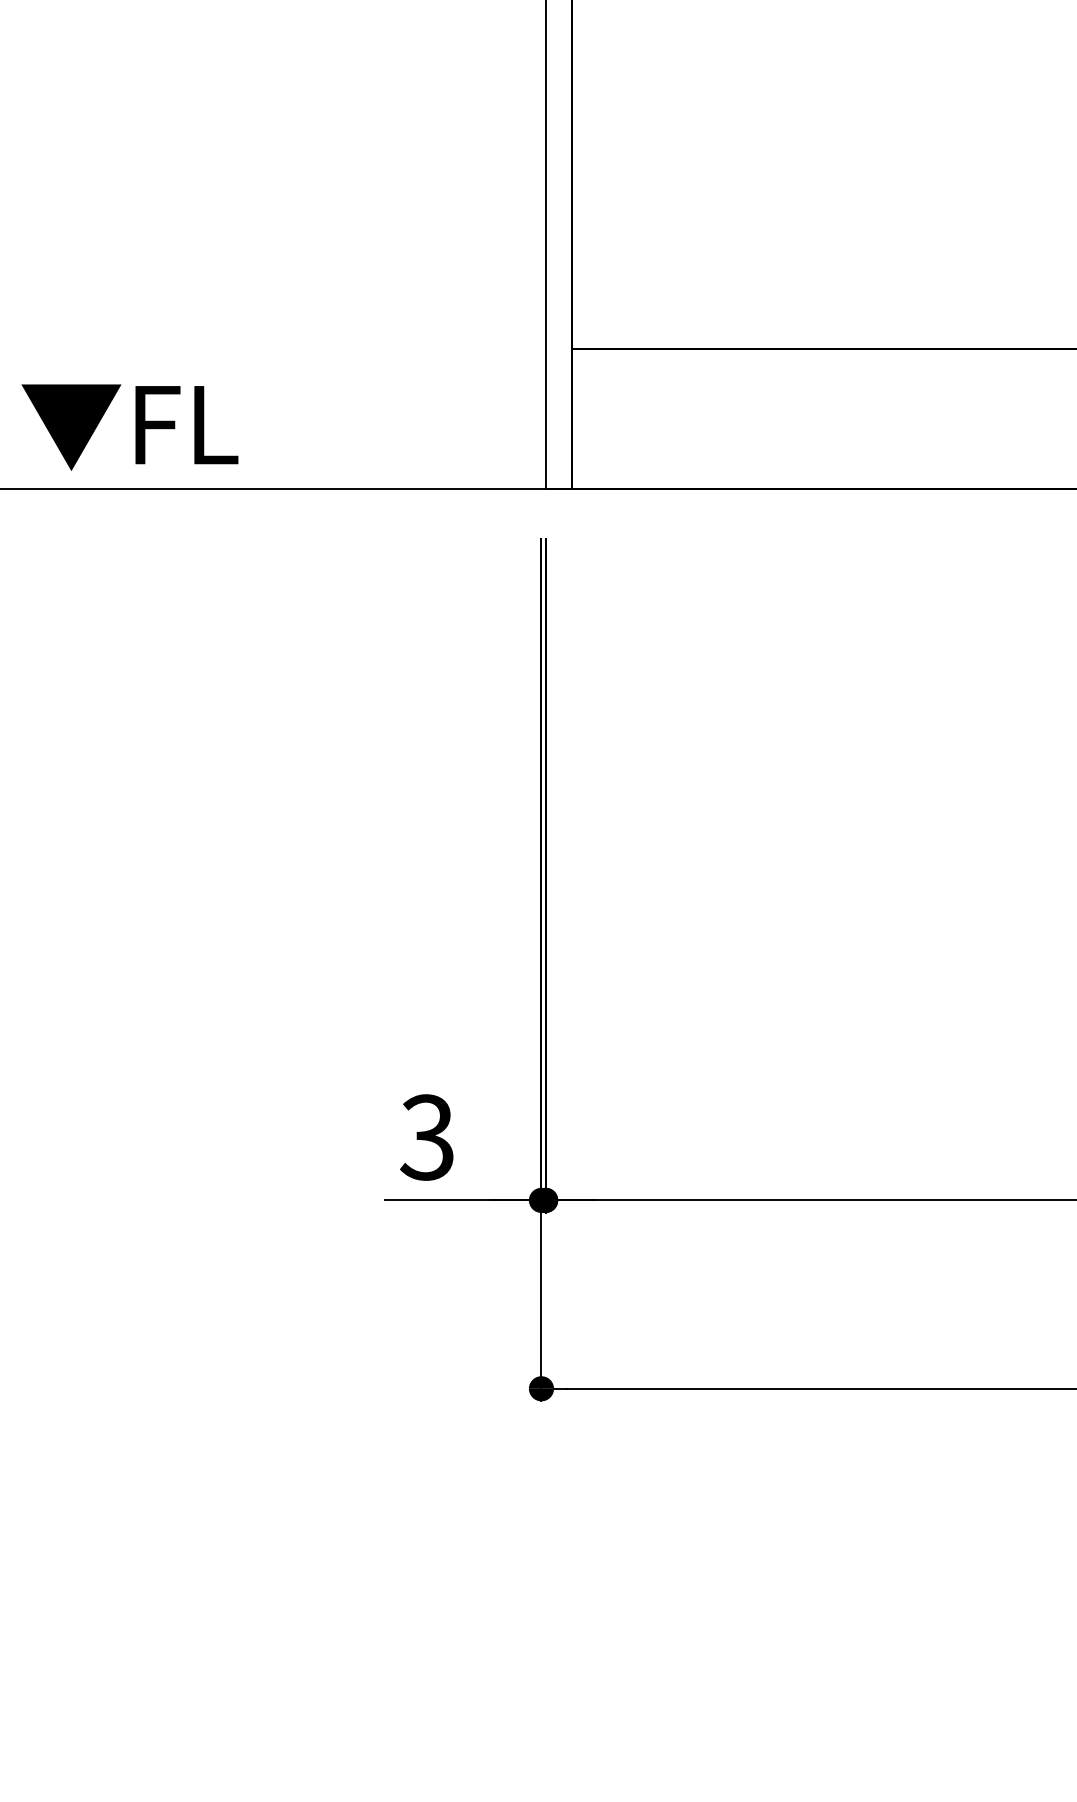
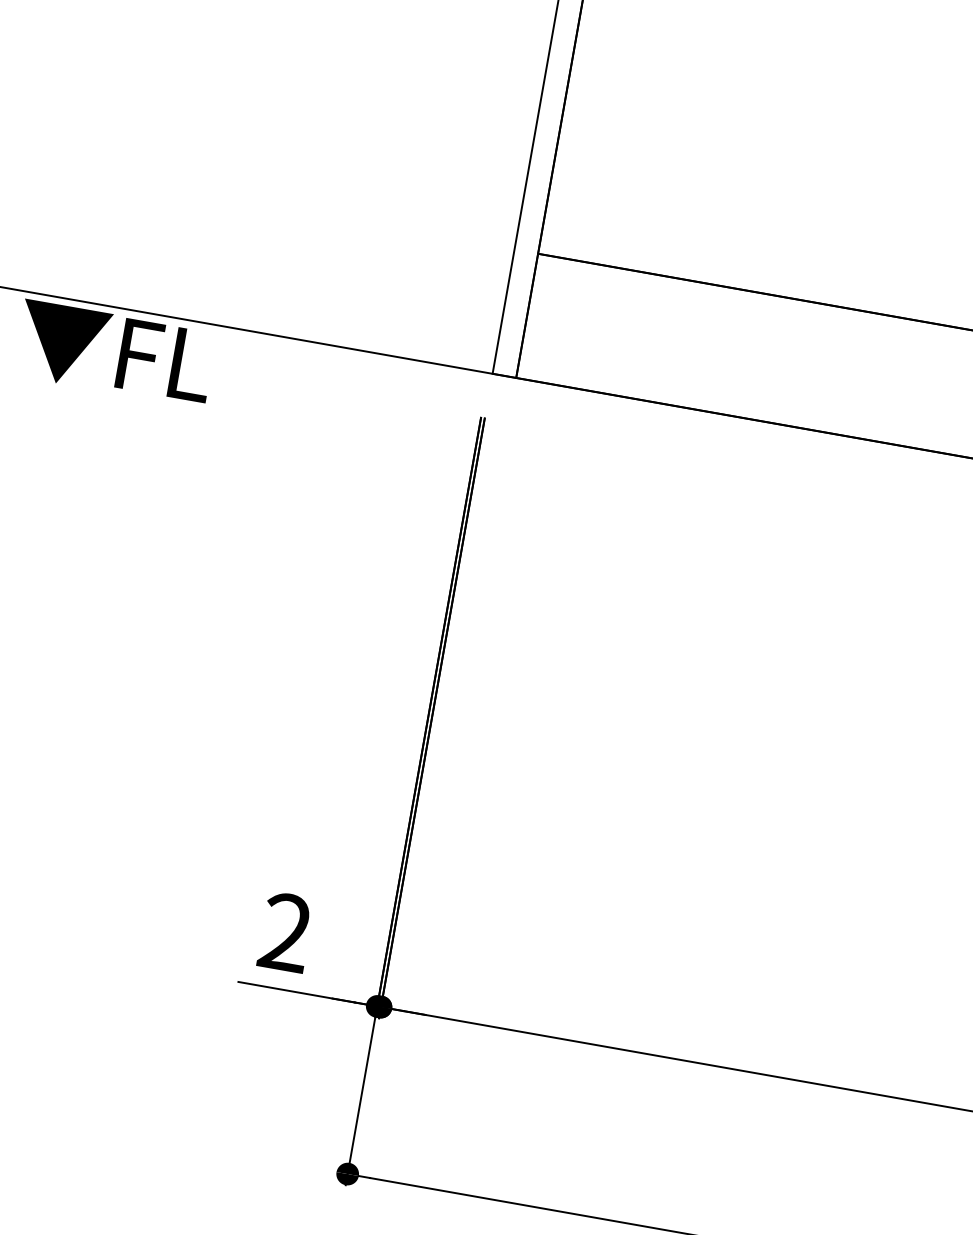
text: (129, 427) -> (114, 353), moved
text: (427, 1137) -> (285, 932), 3 -> 2

